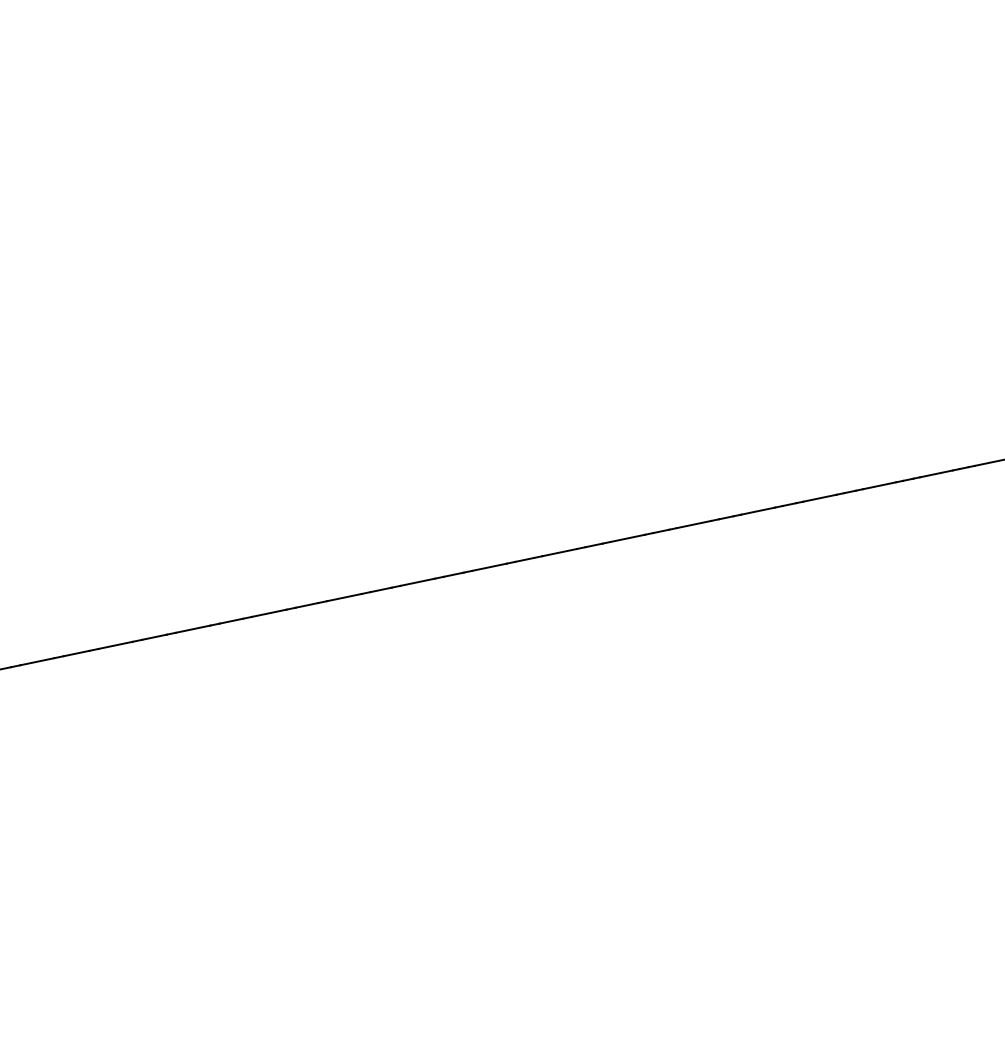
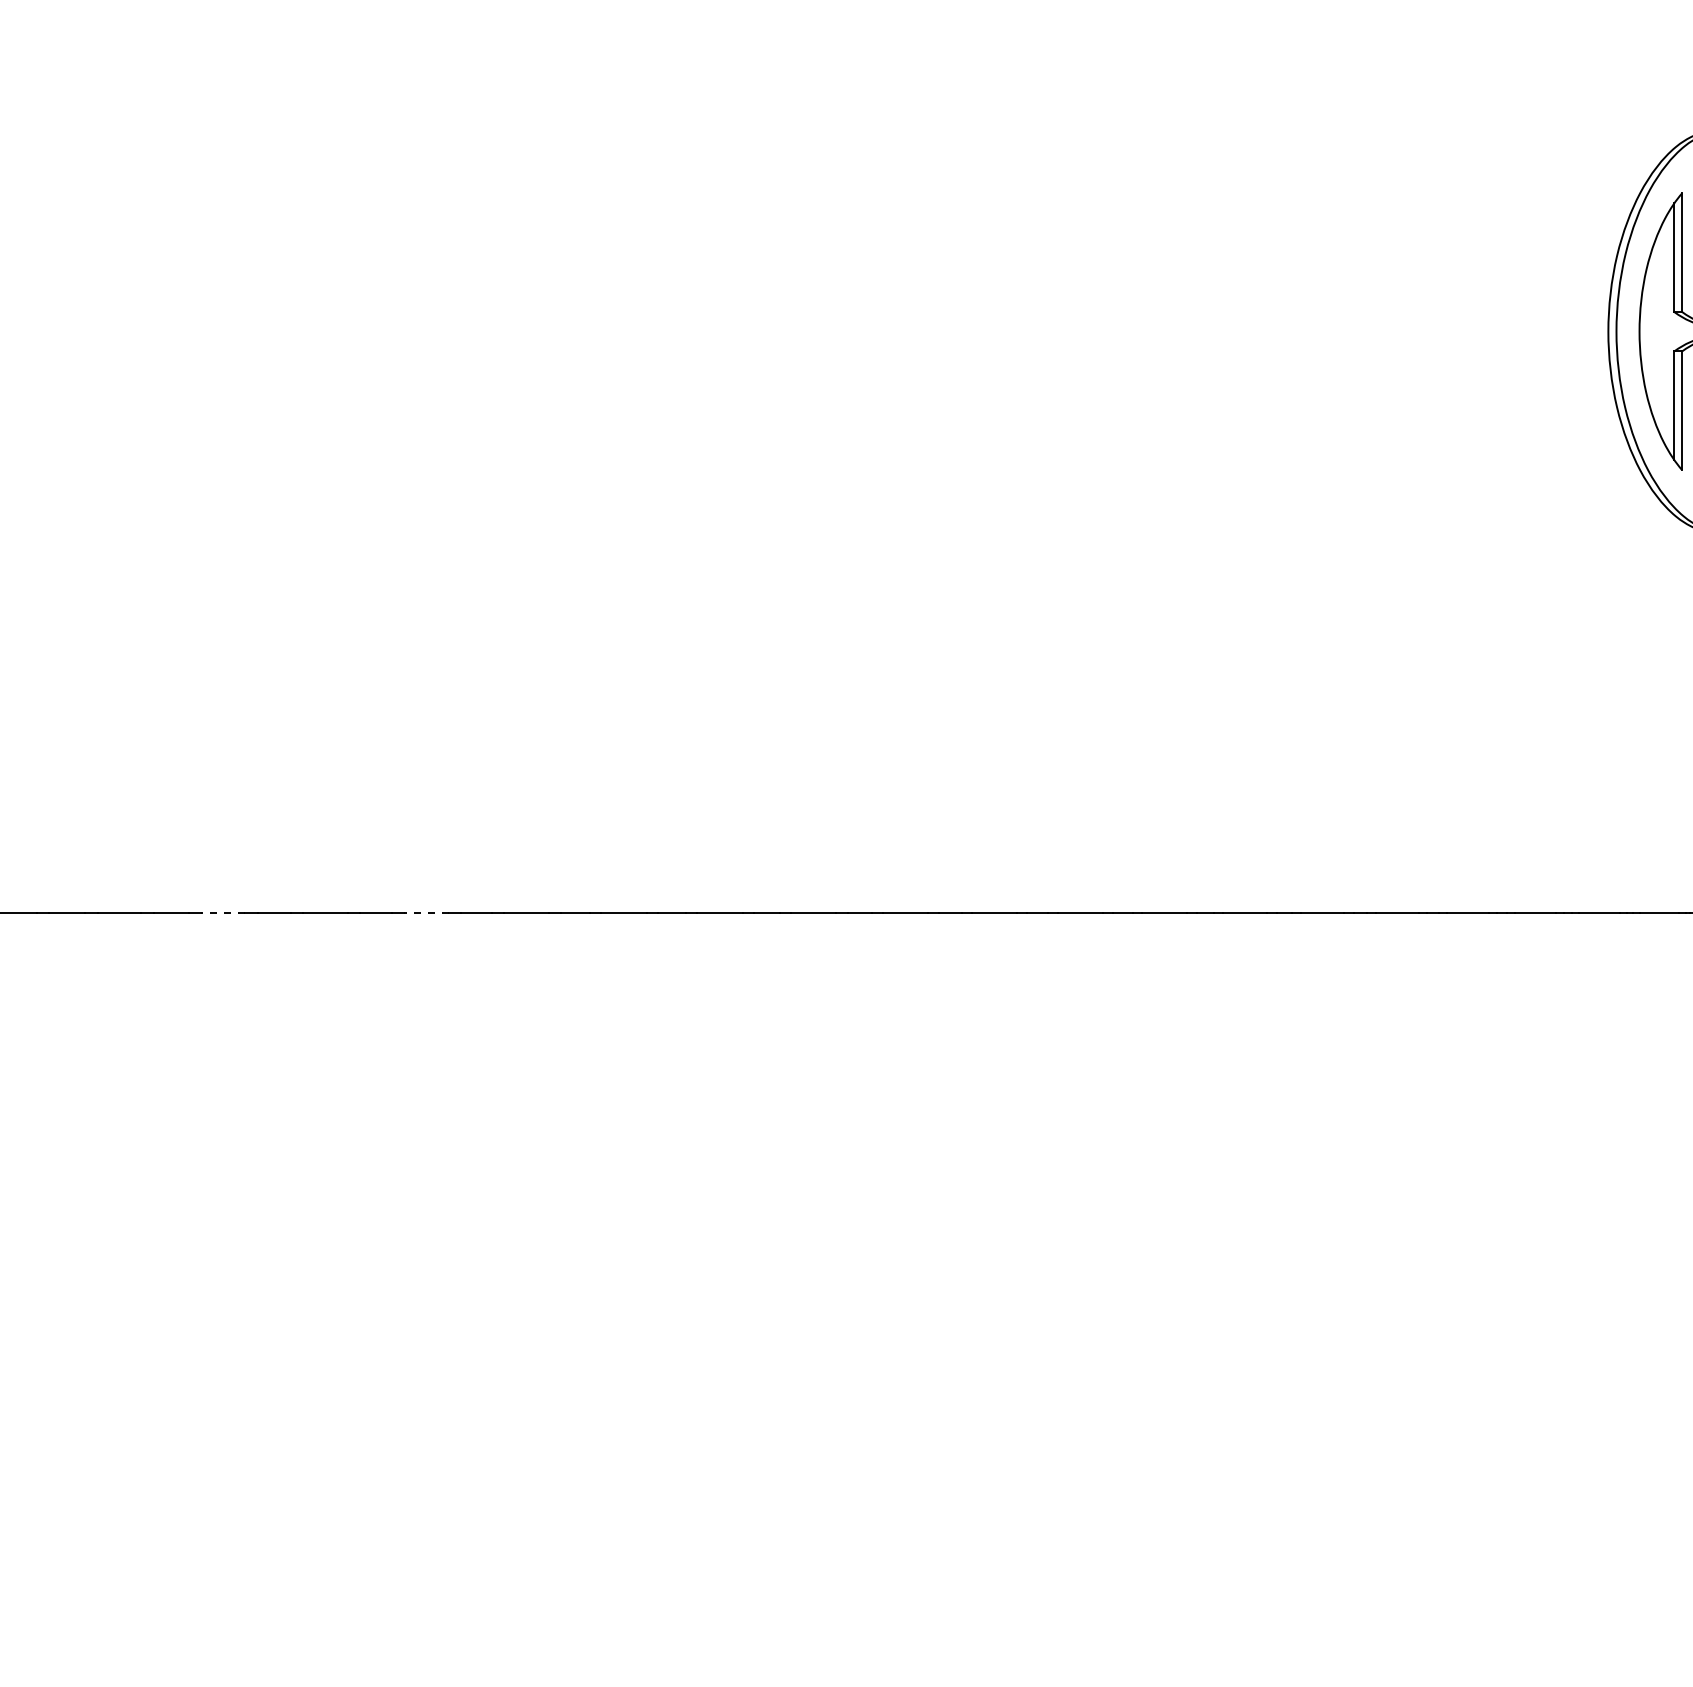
line: (193, 629) -> (426, 913), solid -> dashed
line: (36, 661) -> (222, 913), solid -> dashed

